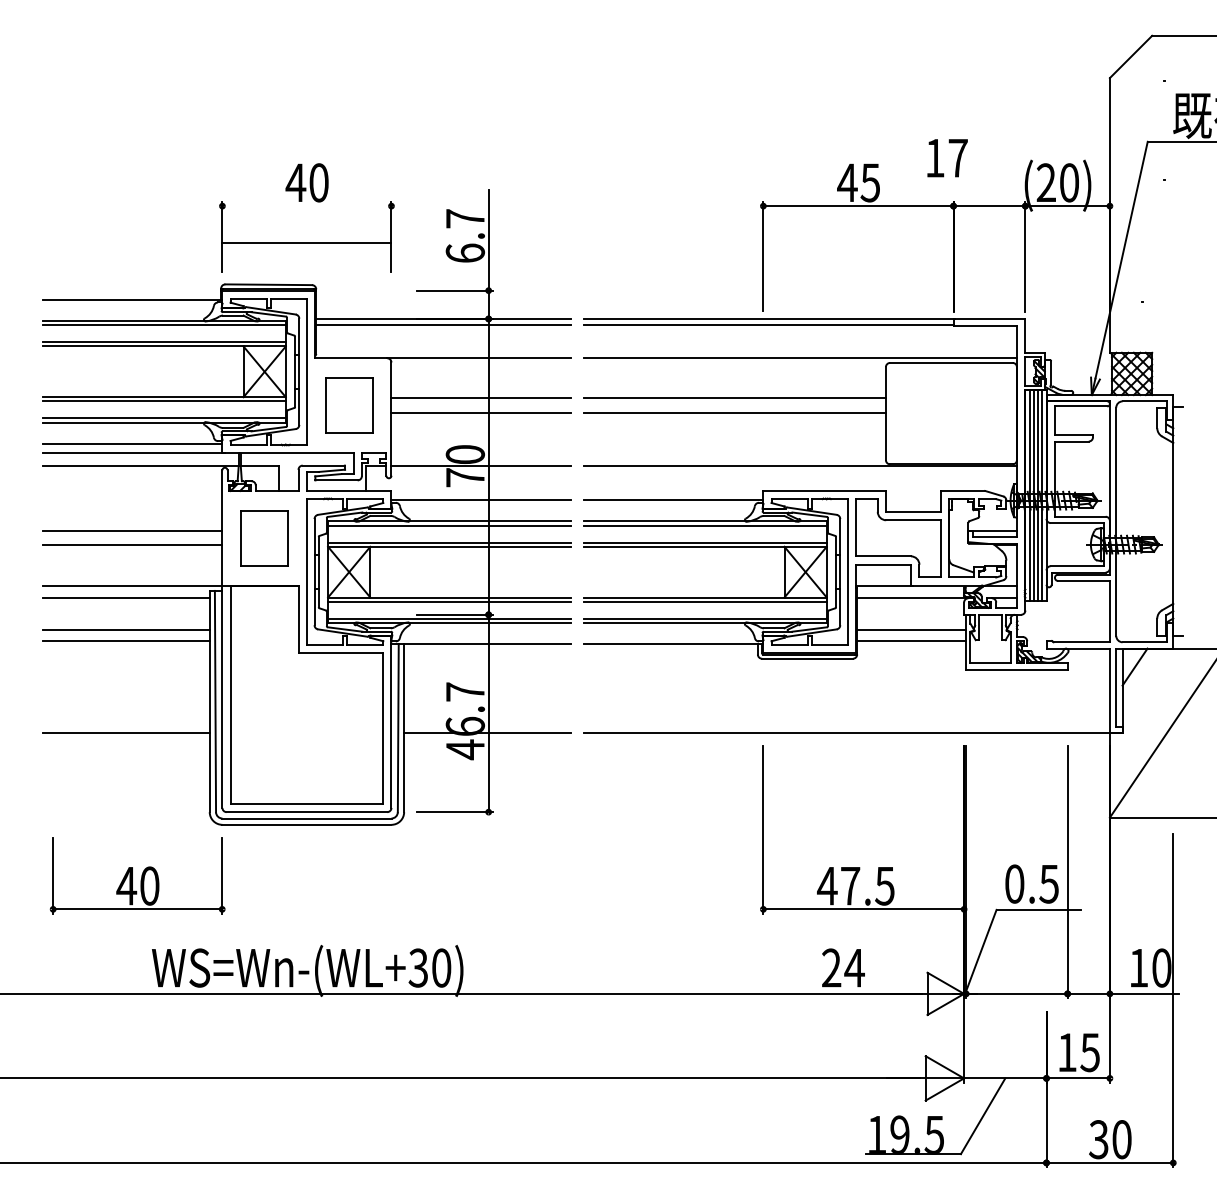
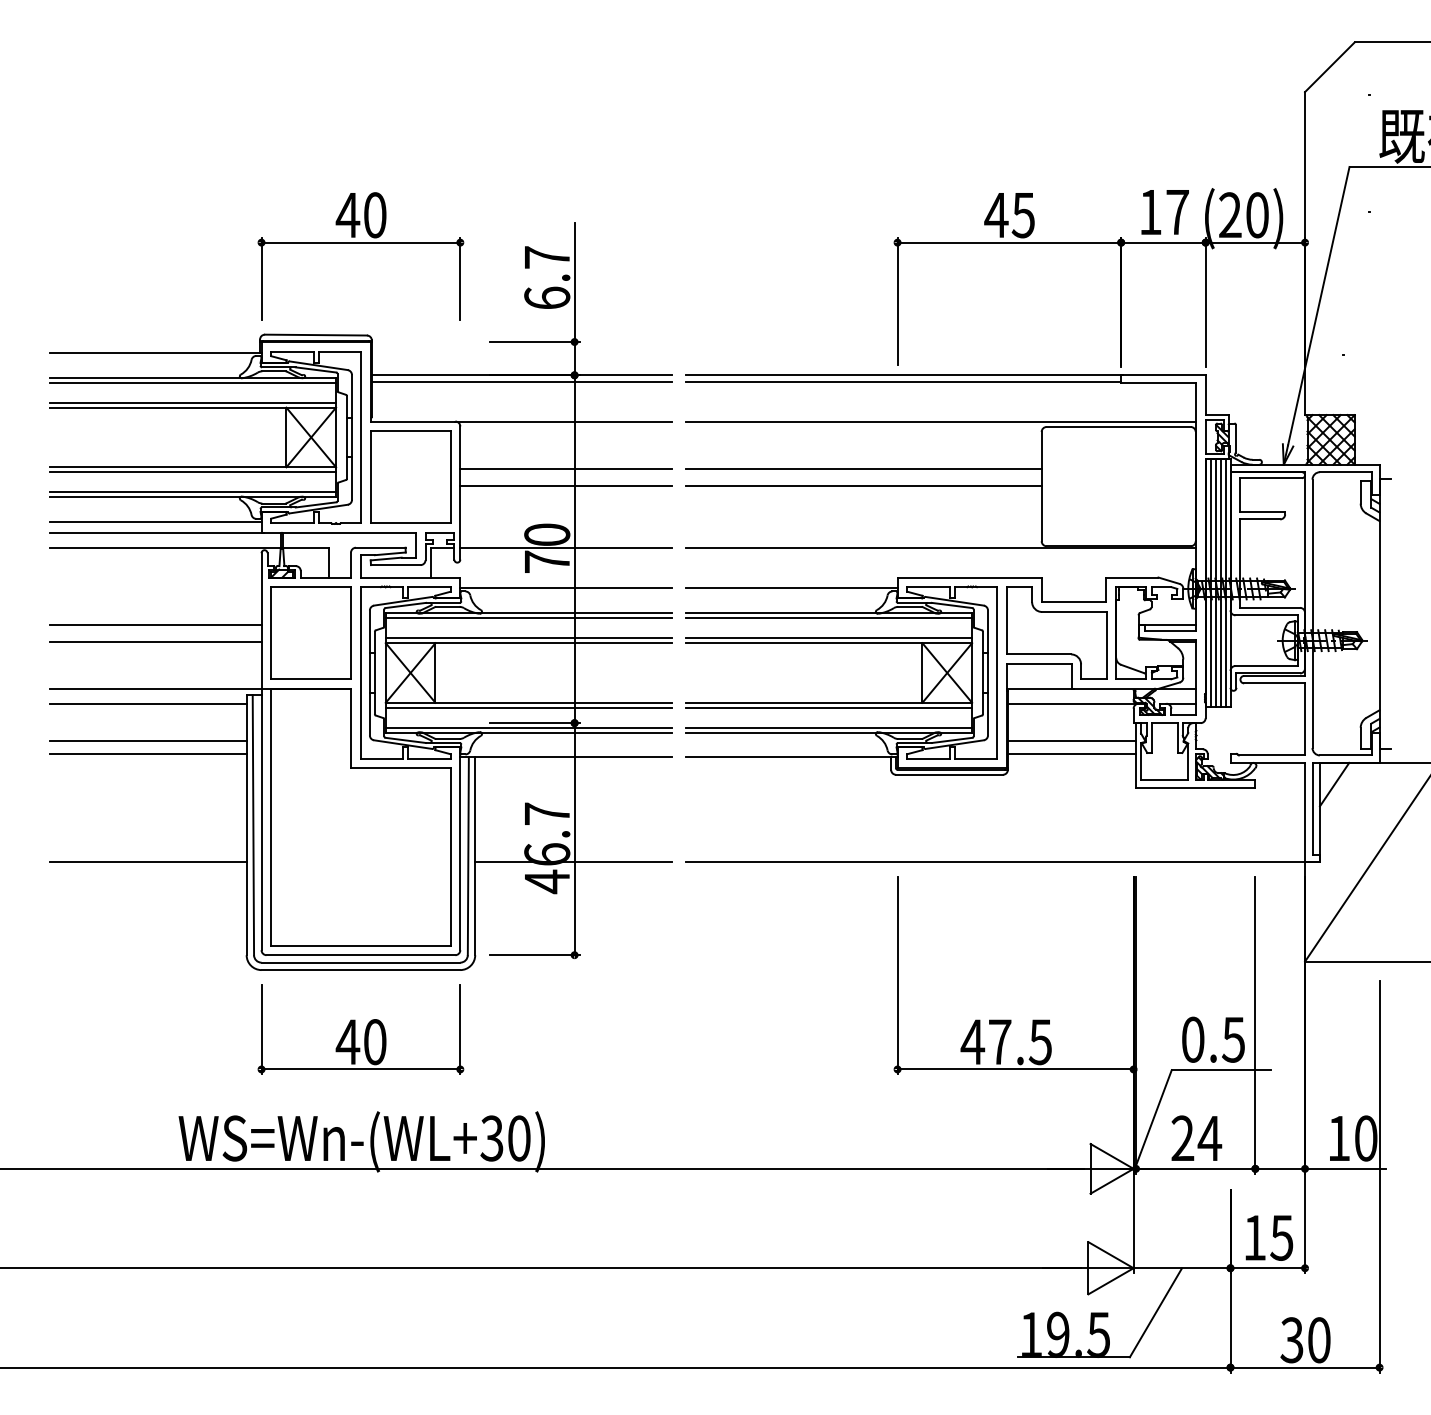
text: (946, 158) -> (1164, 212), moved
line: (306, 242) -> (360, 242), moved
part: (349, 405) -> (410, 476), size x1.43
part: (264, 537) -> (310, 632), size x1.43
part: (137, 875) -> (360, 1029), moved
text: (843, 967) -> (1196, 1137), moved

